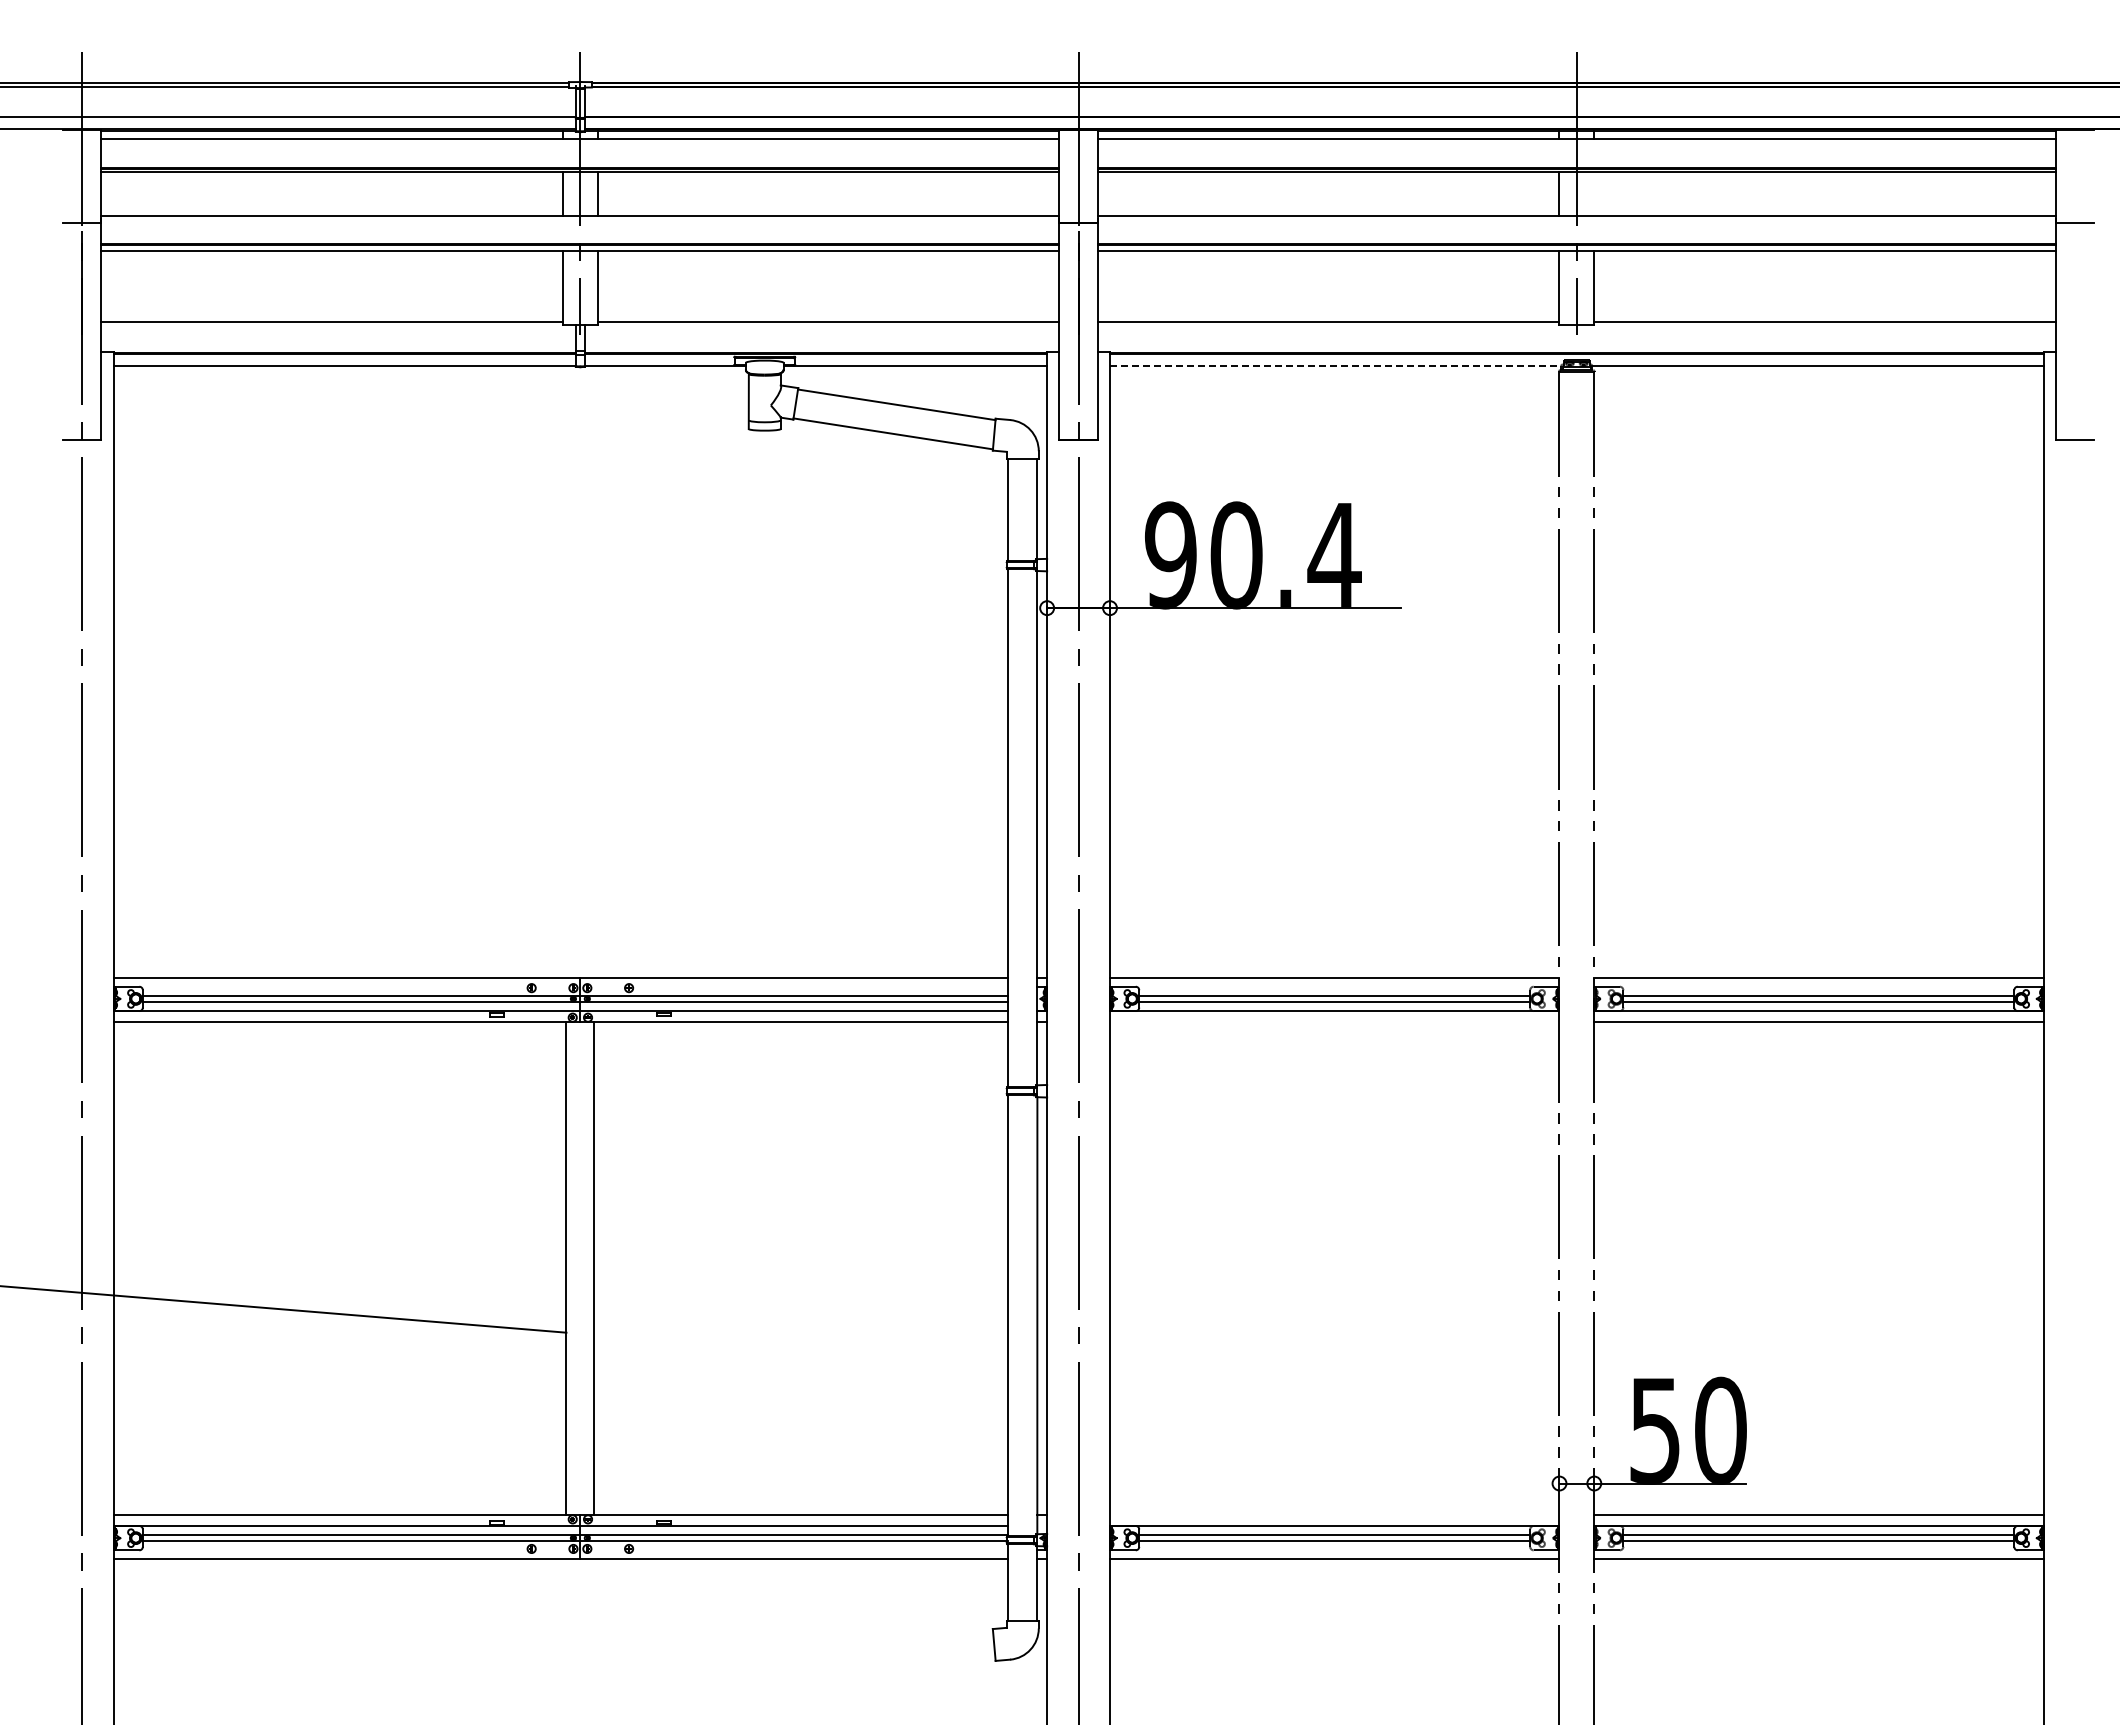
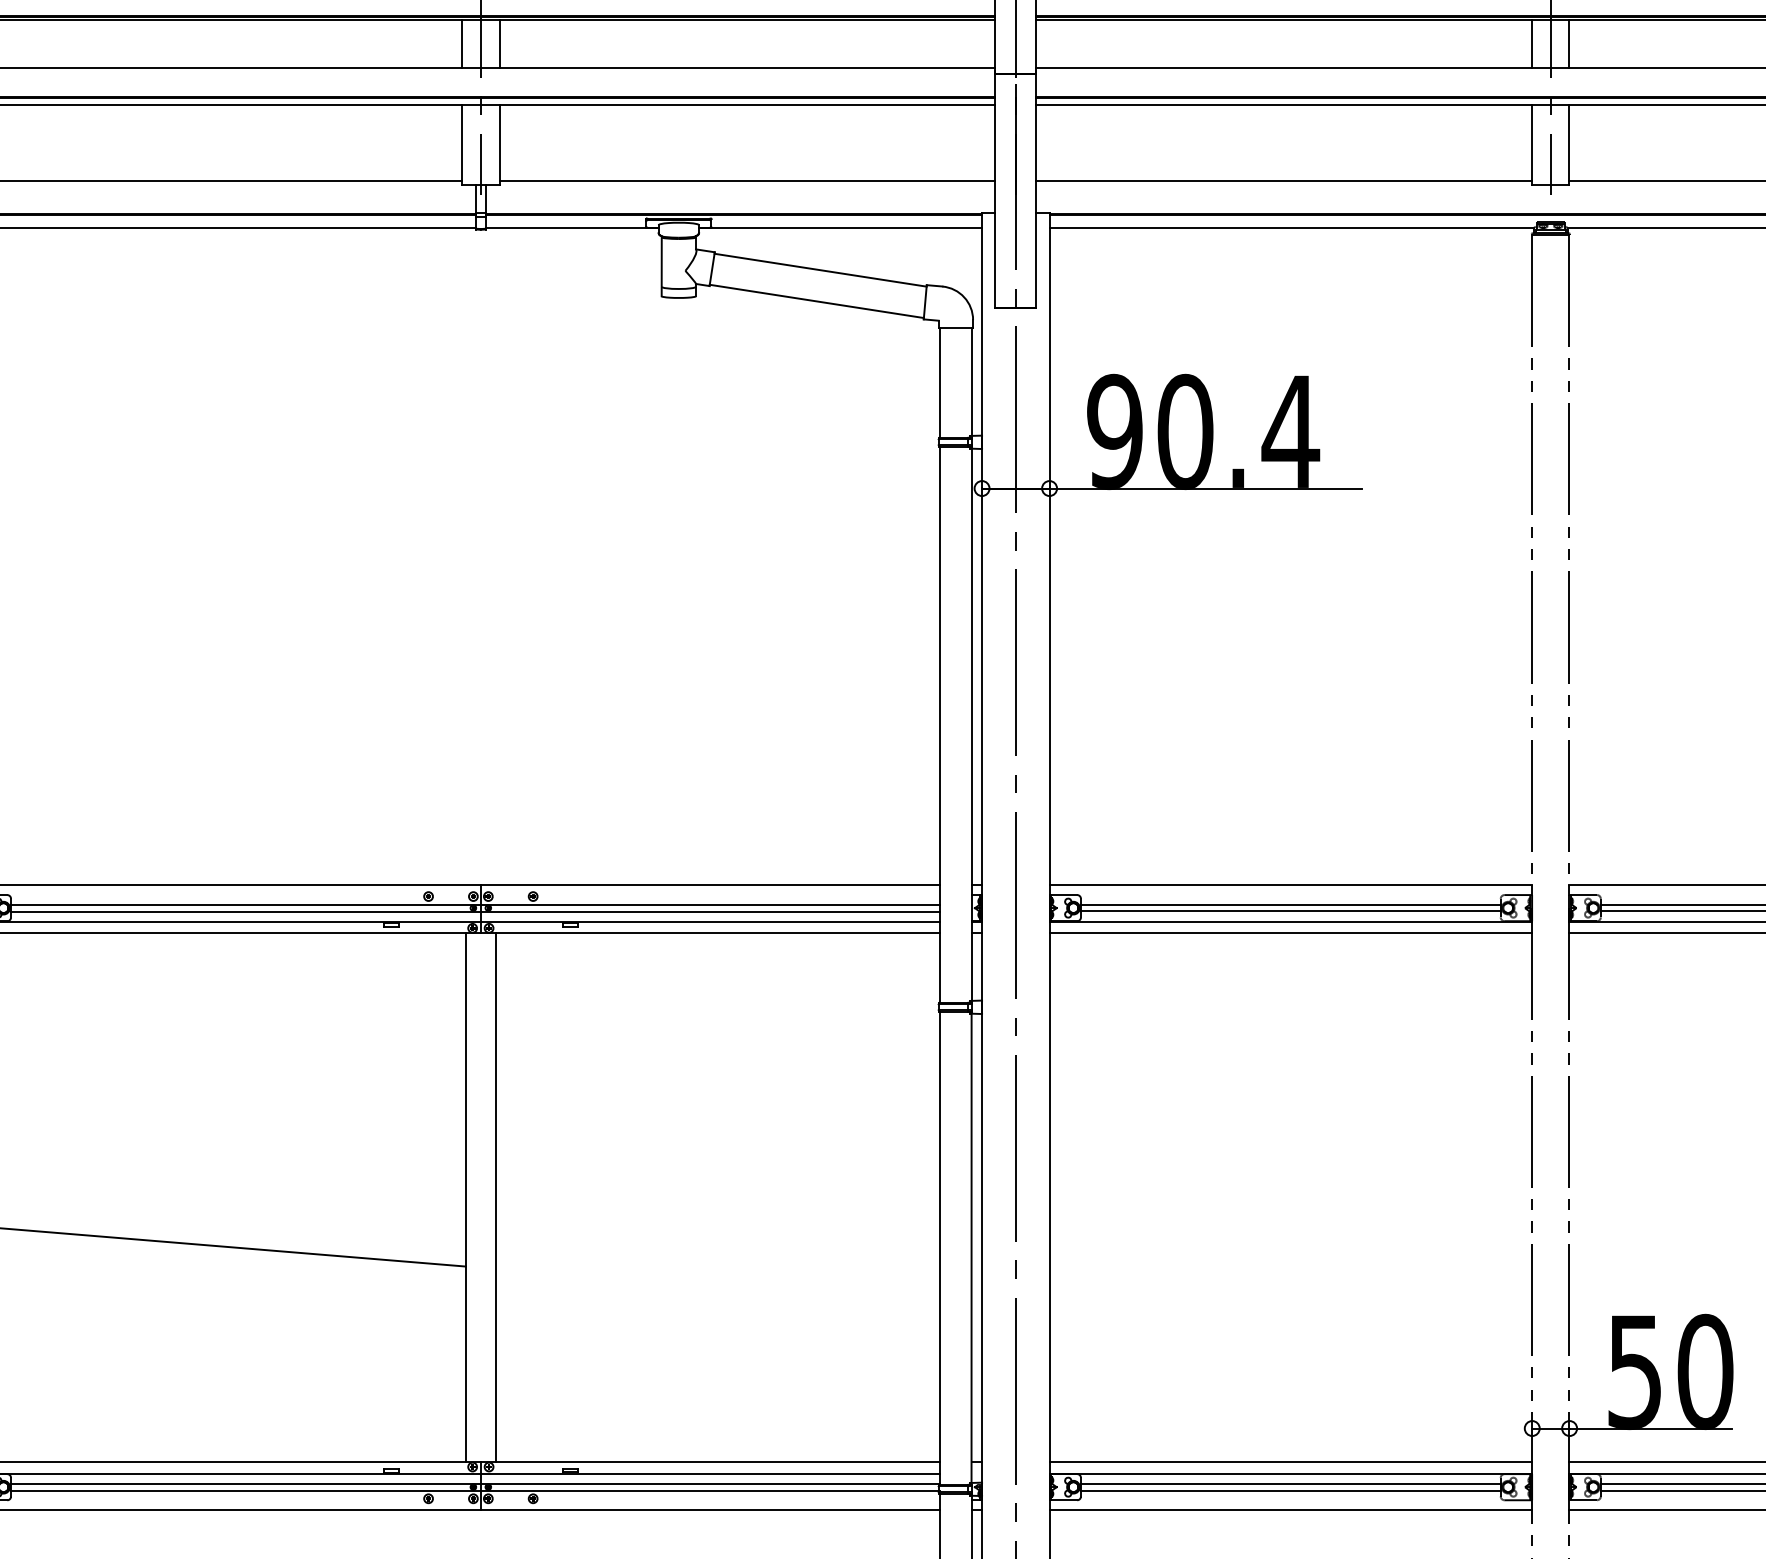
line: (1594, 194) -> (1569, 44), added
line: (1335, 365) -> (1291, 227), dashed -> solid
line: (1334, 1022) -> (1290, 933), added
line: (1334, 1514) -> (1290, 1461), added

